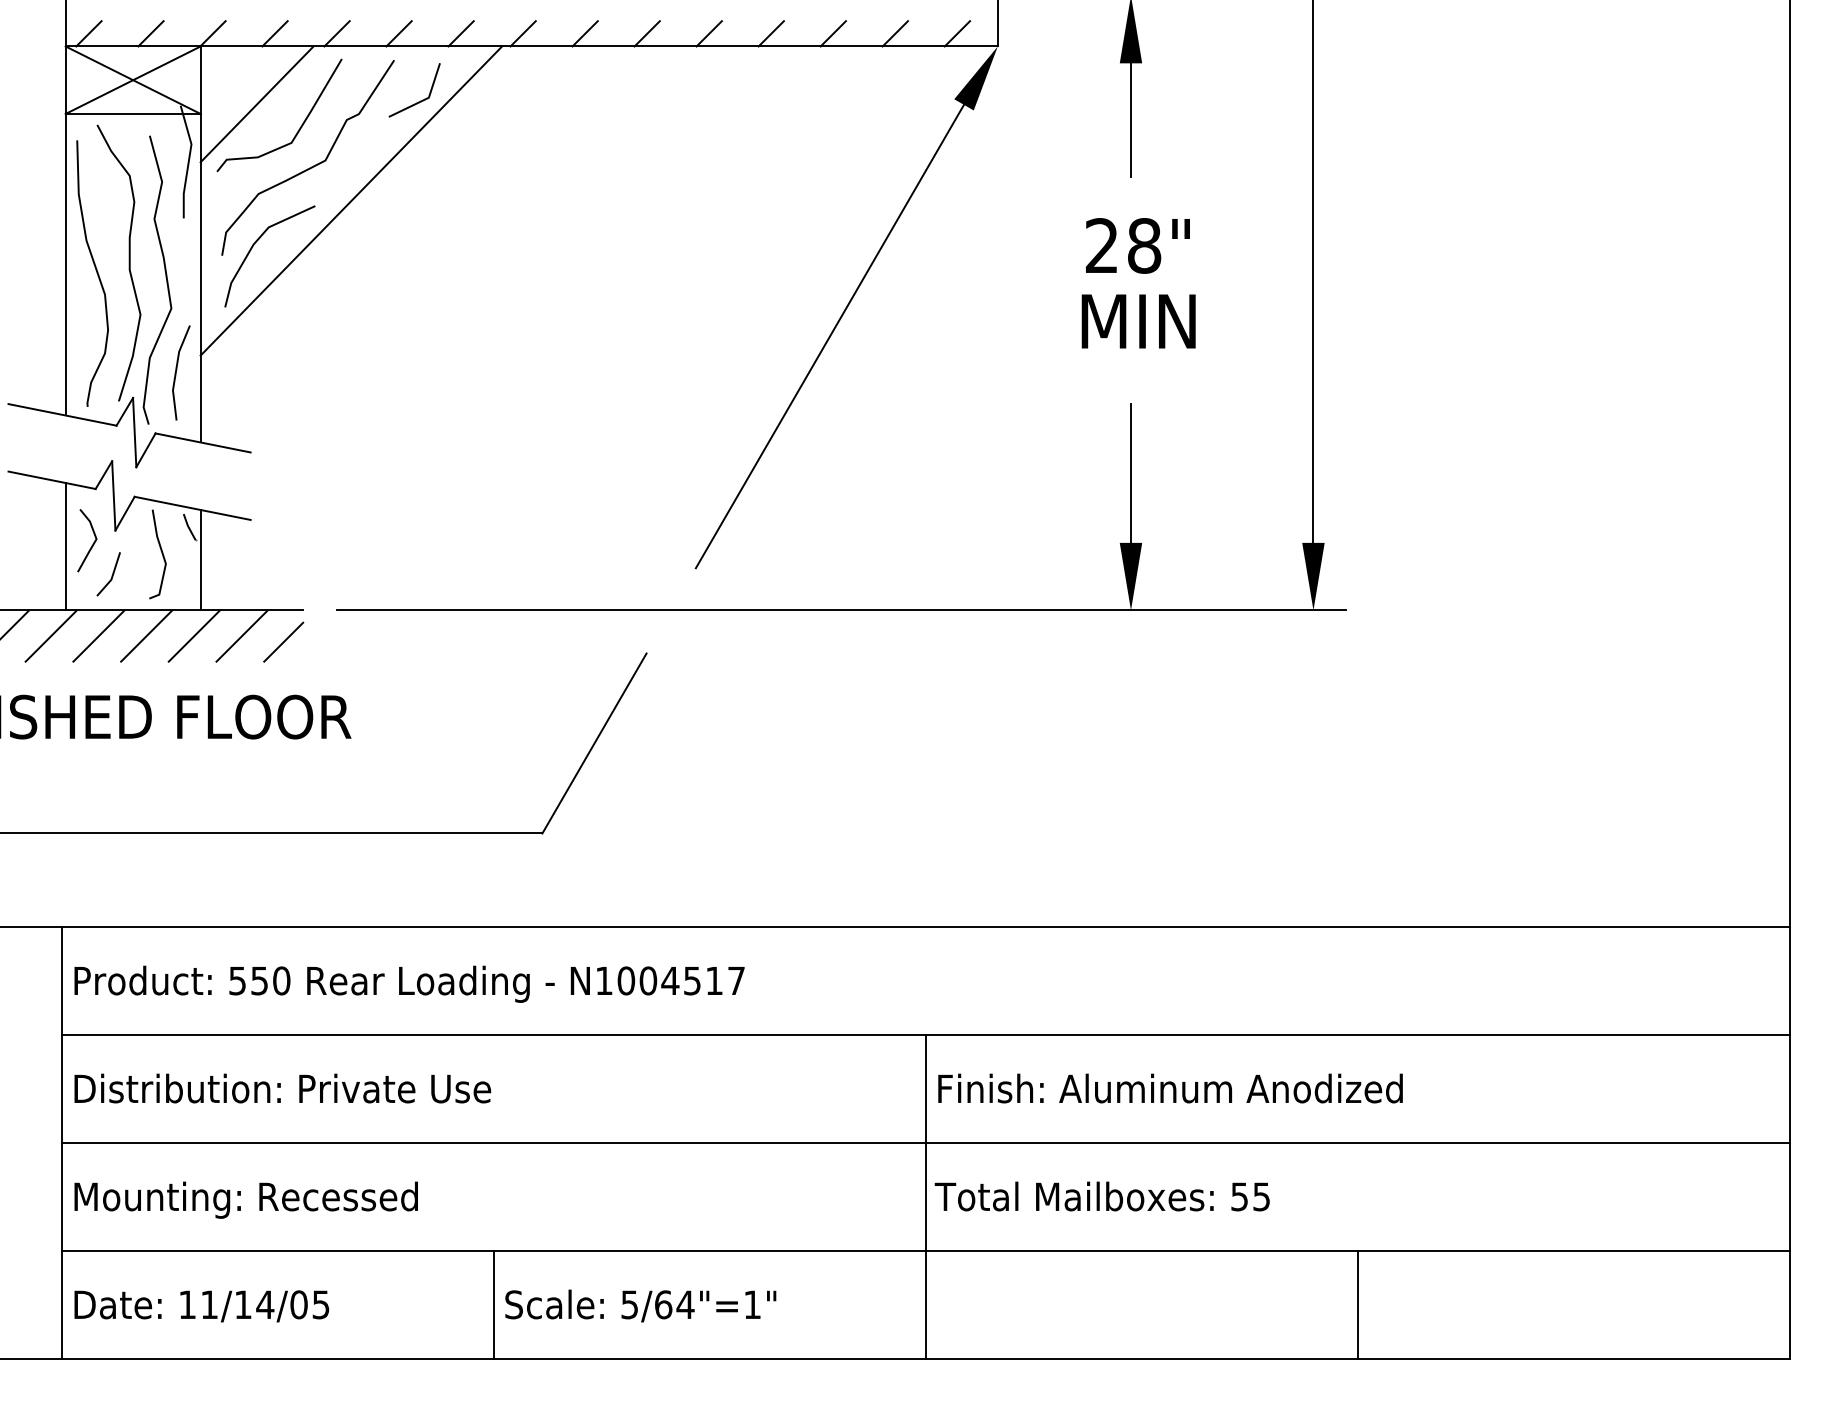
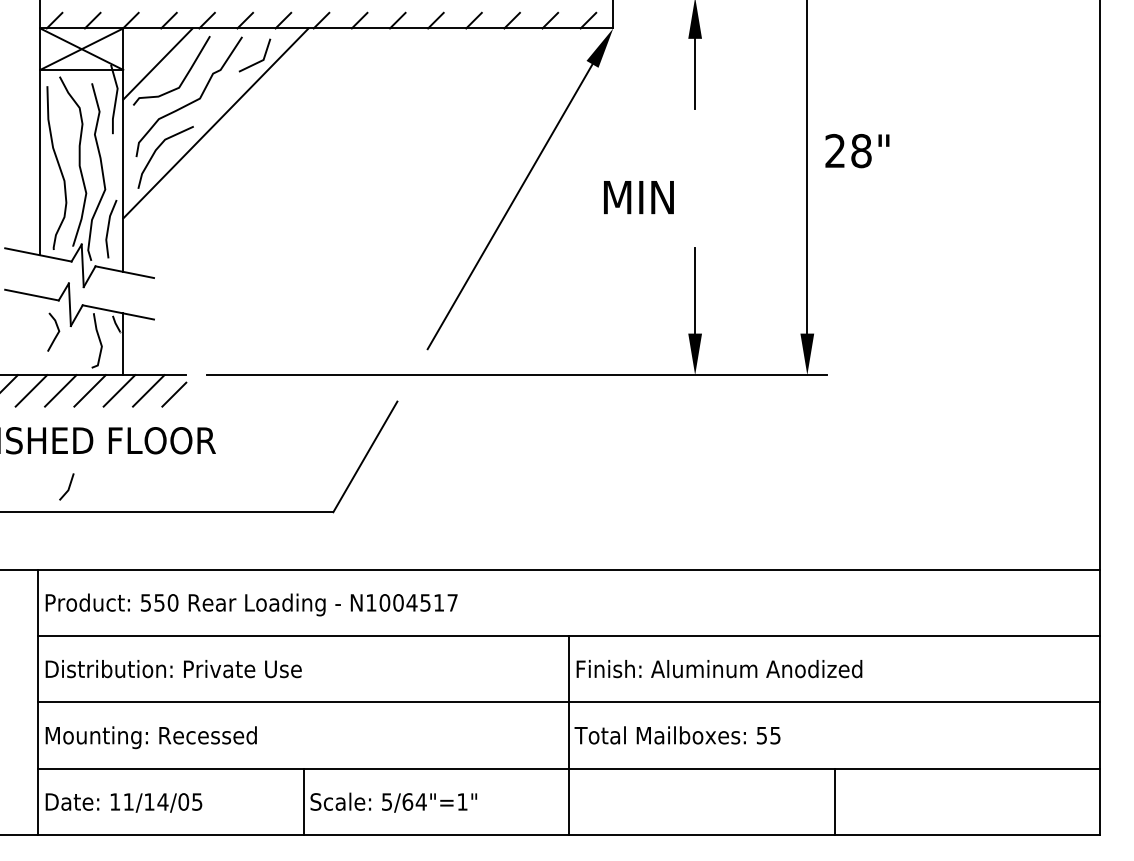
text: (1138, 246) -> (857, 151), moved
text: (1138, 321) -> (638, 197), moved
line: (65, 545) -> (40, 335), removed
line: (111, 573) -> (68, 486), moved

